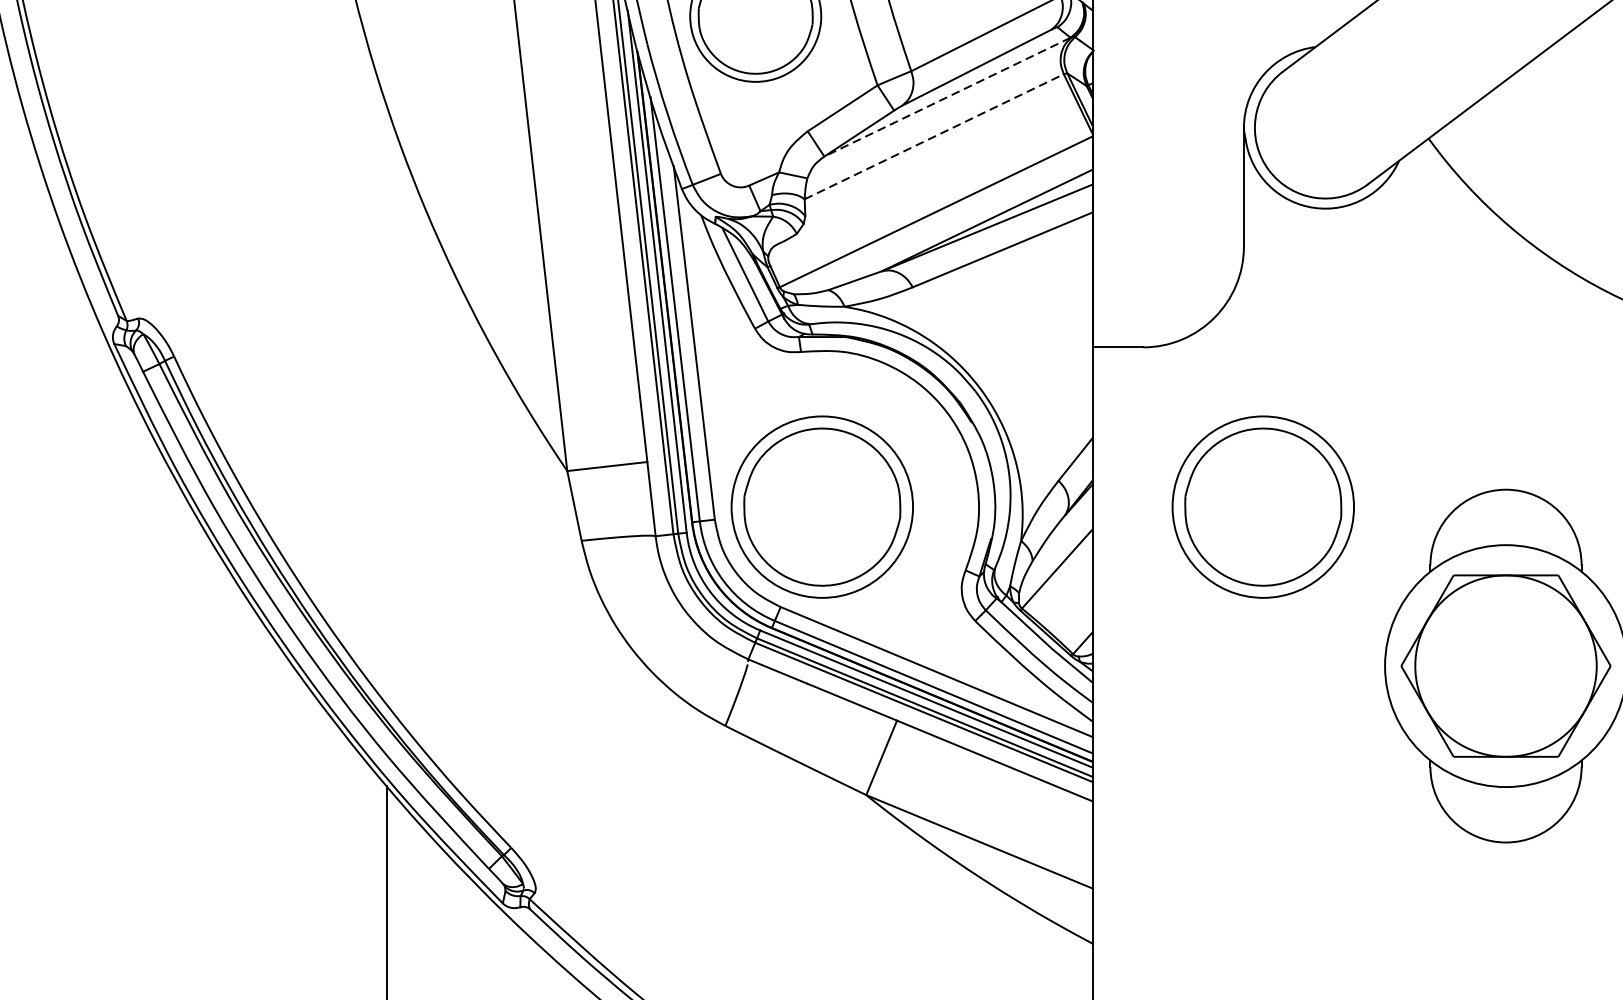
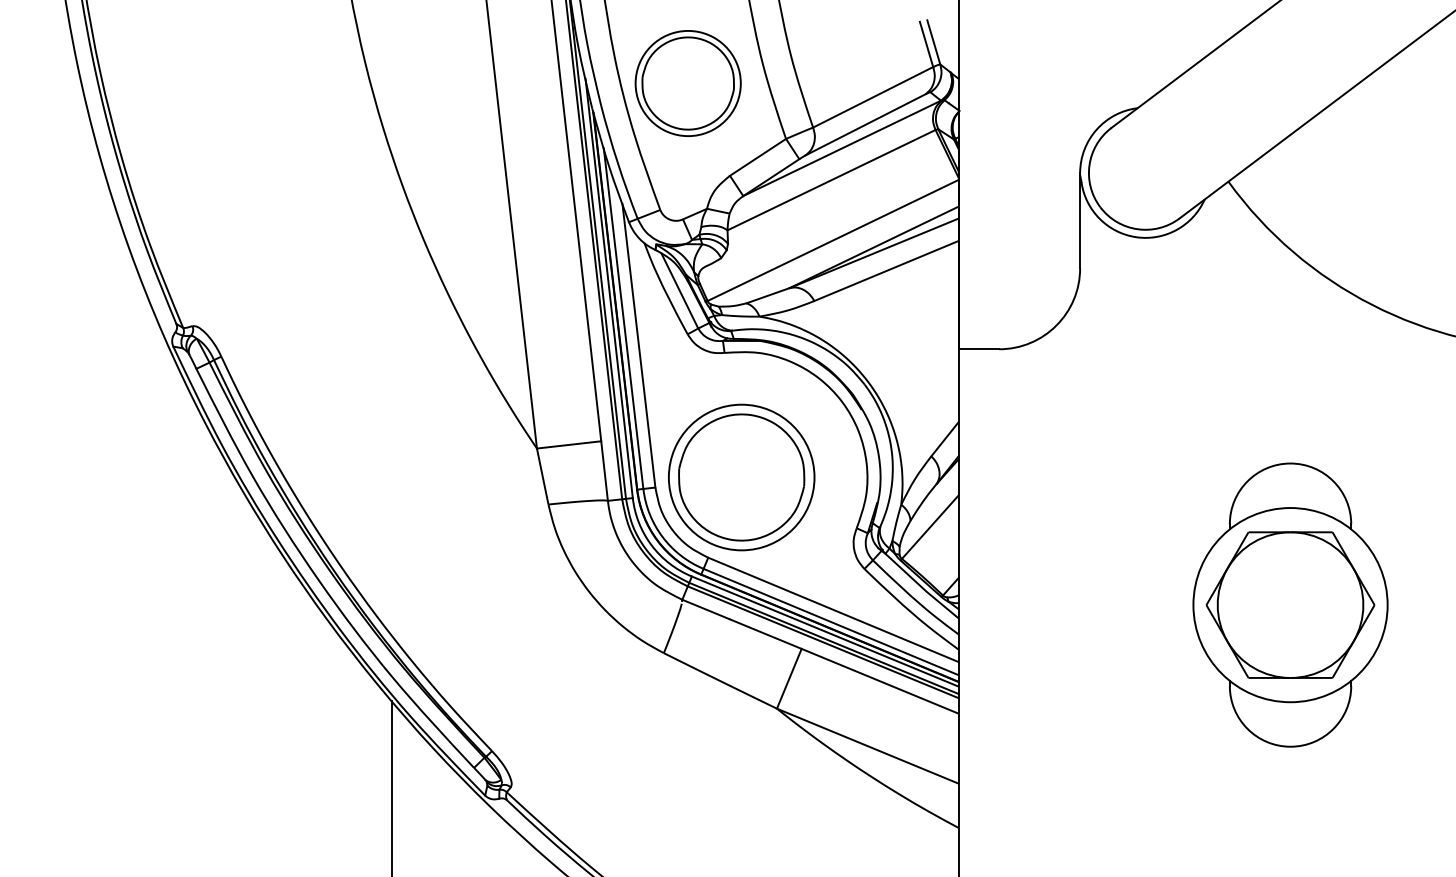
line: (947, 97) -> (842, 148), dashed -> solid
line: (935, 135) -> (832, 179), dashed -> solid
part: (1263, 507) -> (1095, 477), removed

